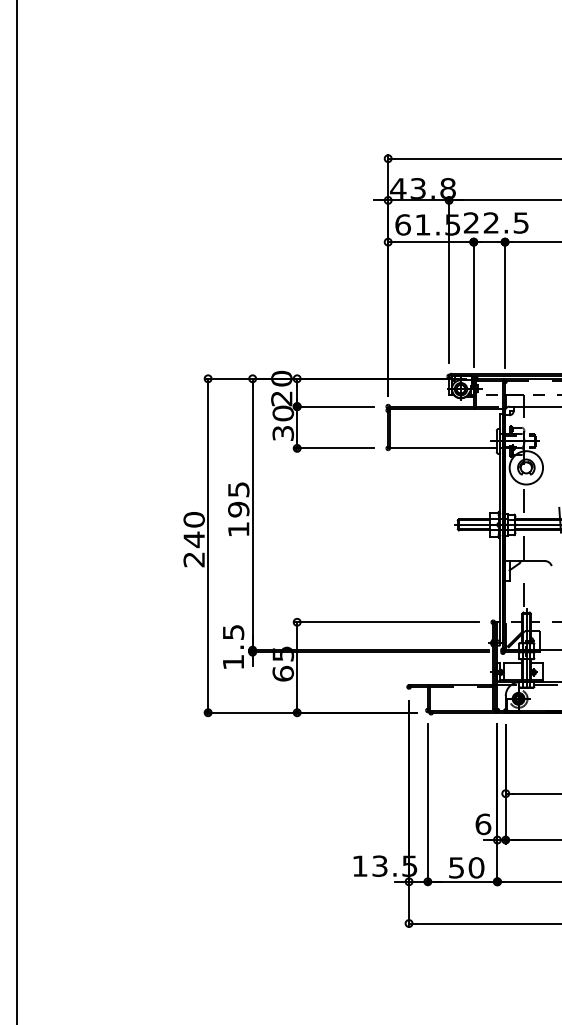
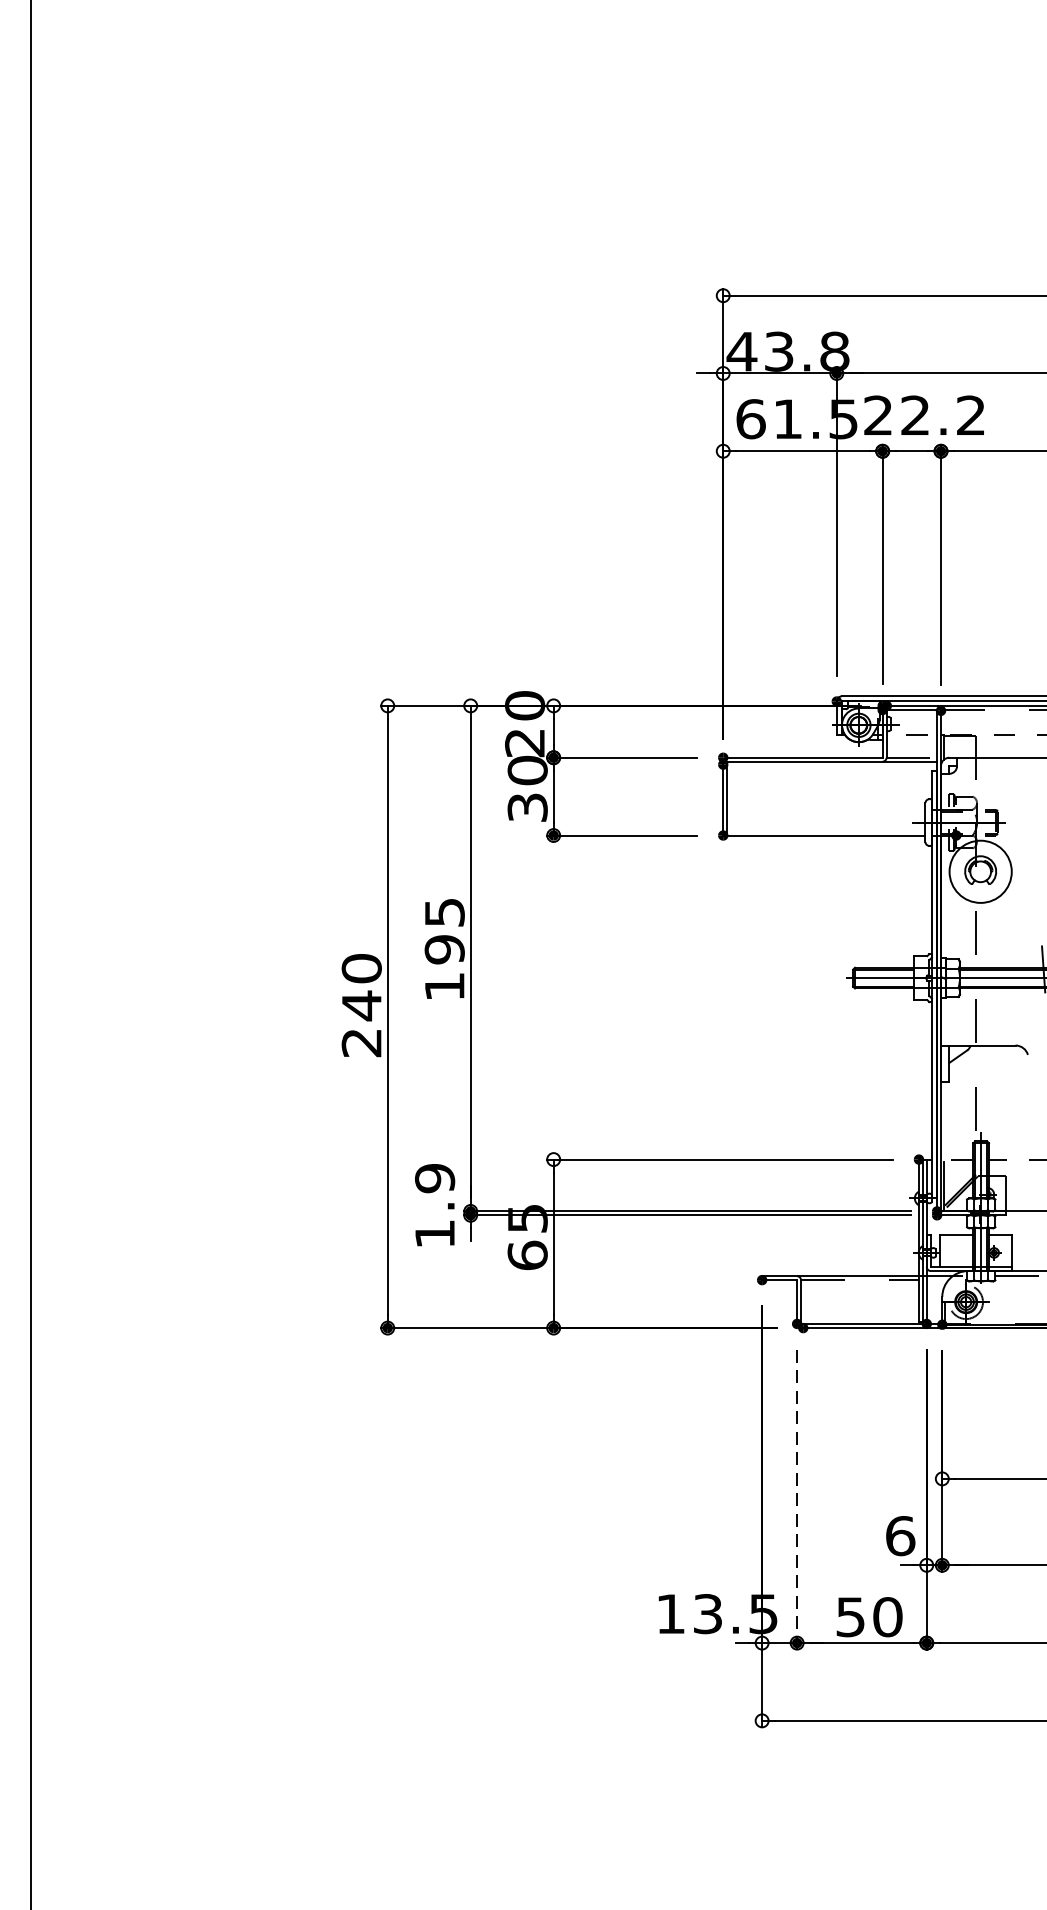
text: (520, 222) -> (969, 414), 22.5 -> 22.2
text: (233, 632) -> (434, 1178), 1.5 -> 1.9
line: (427, 805) -> (796, 1500), solid -> dashed

